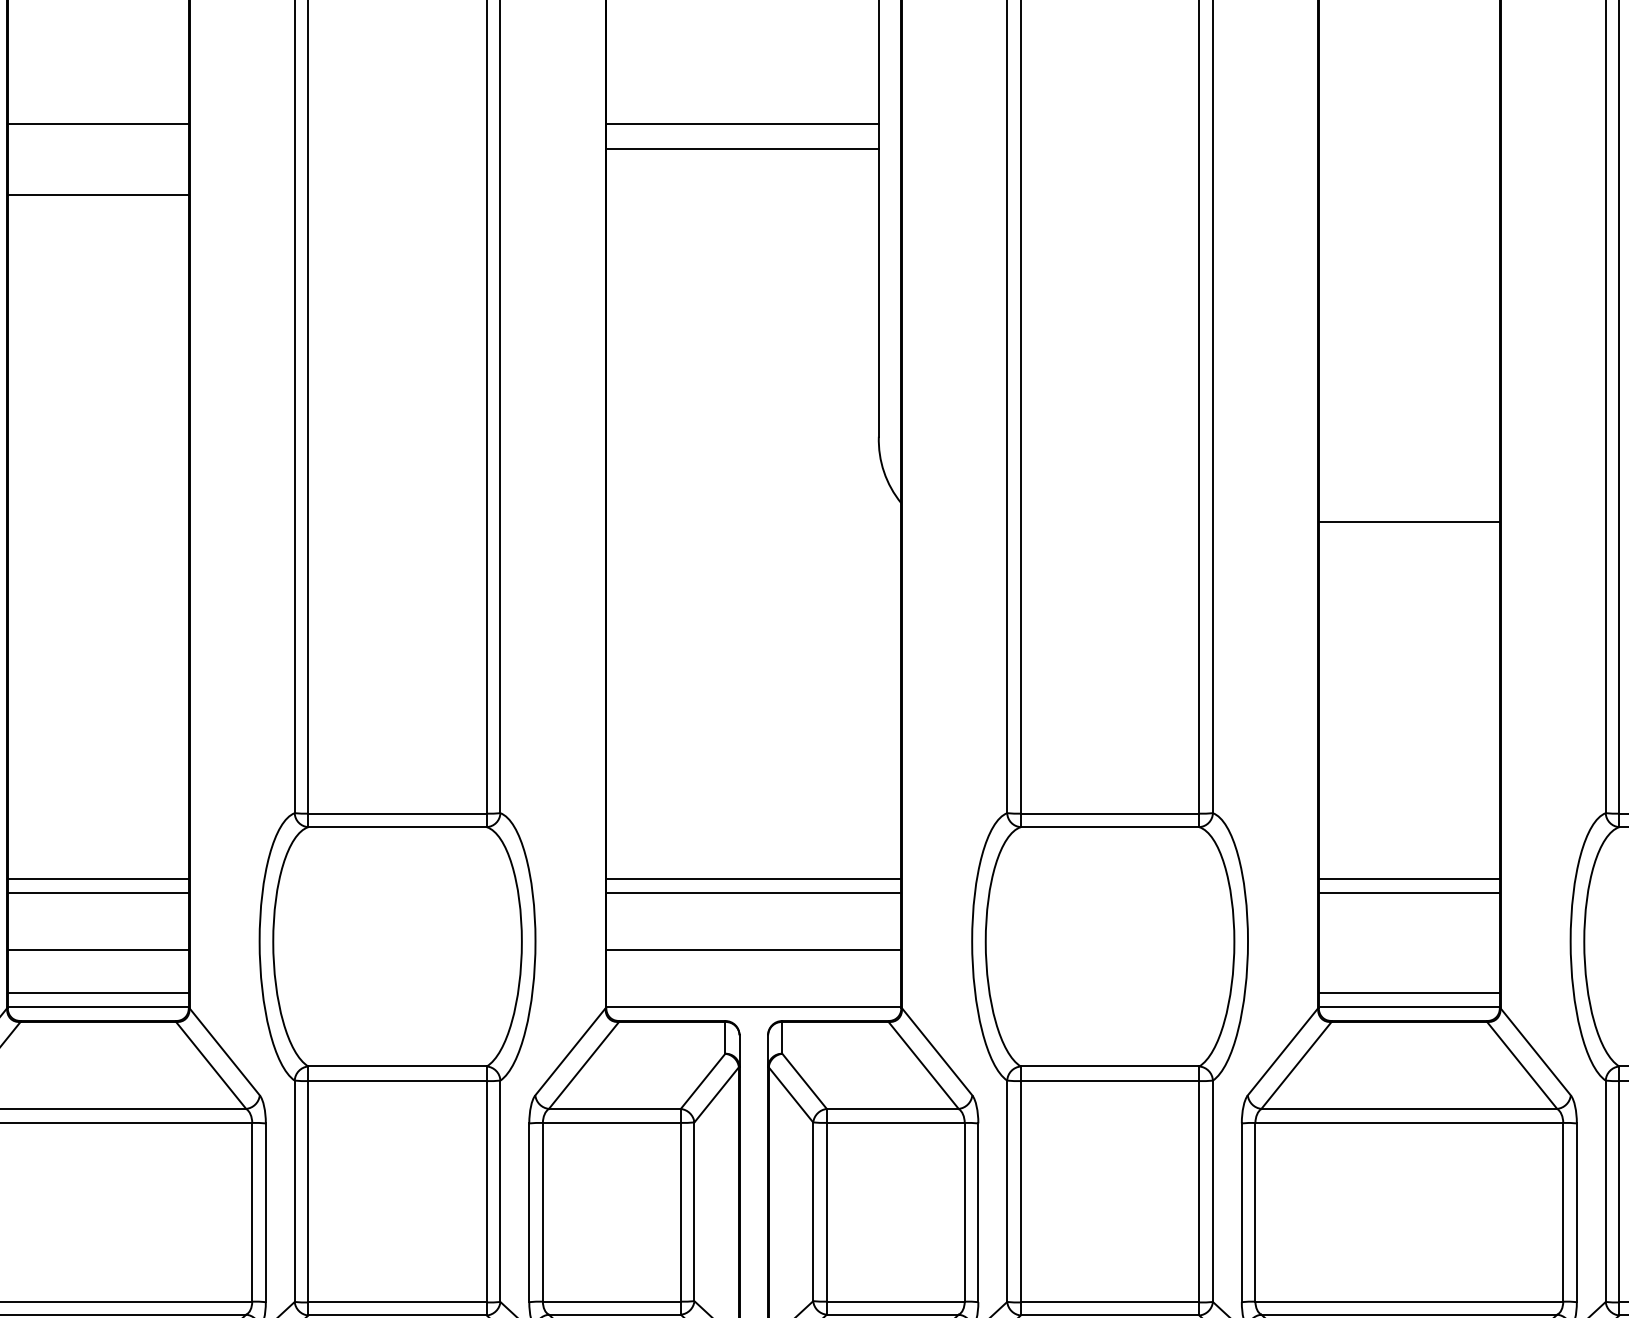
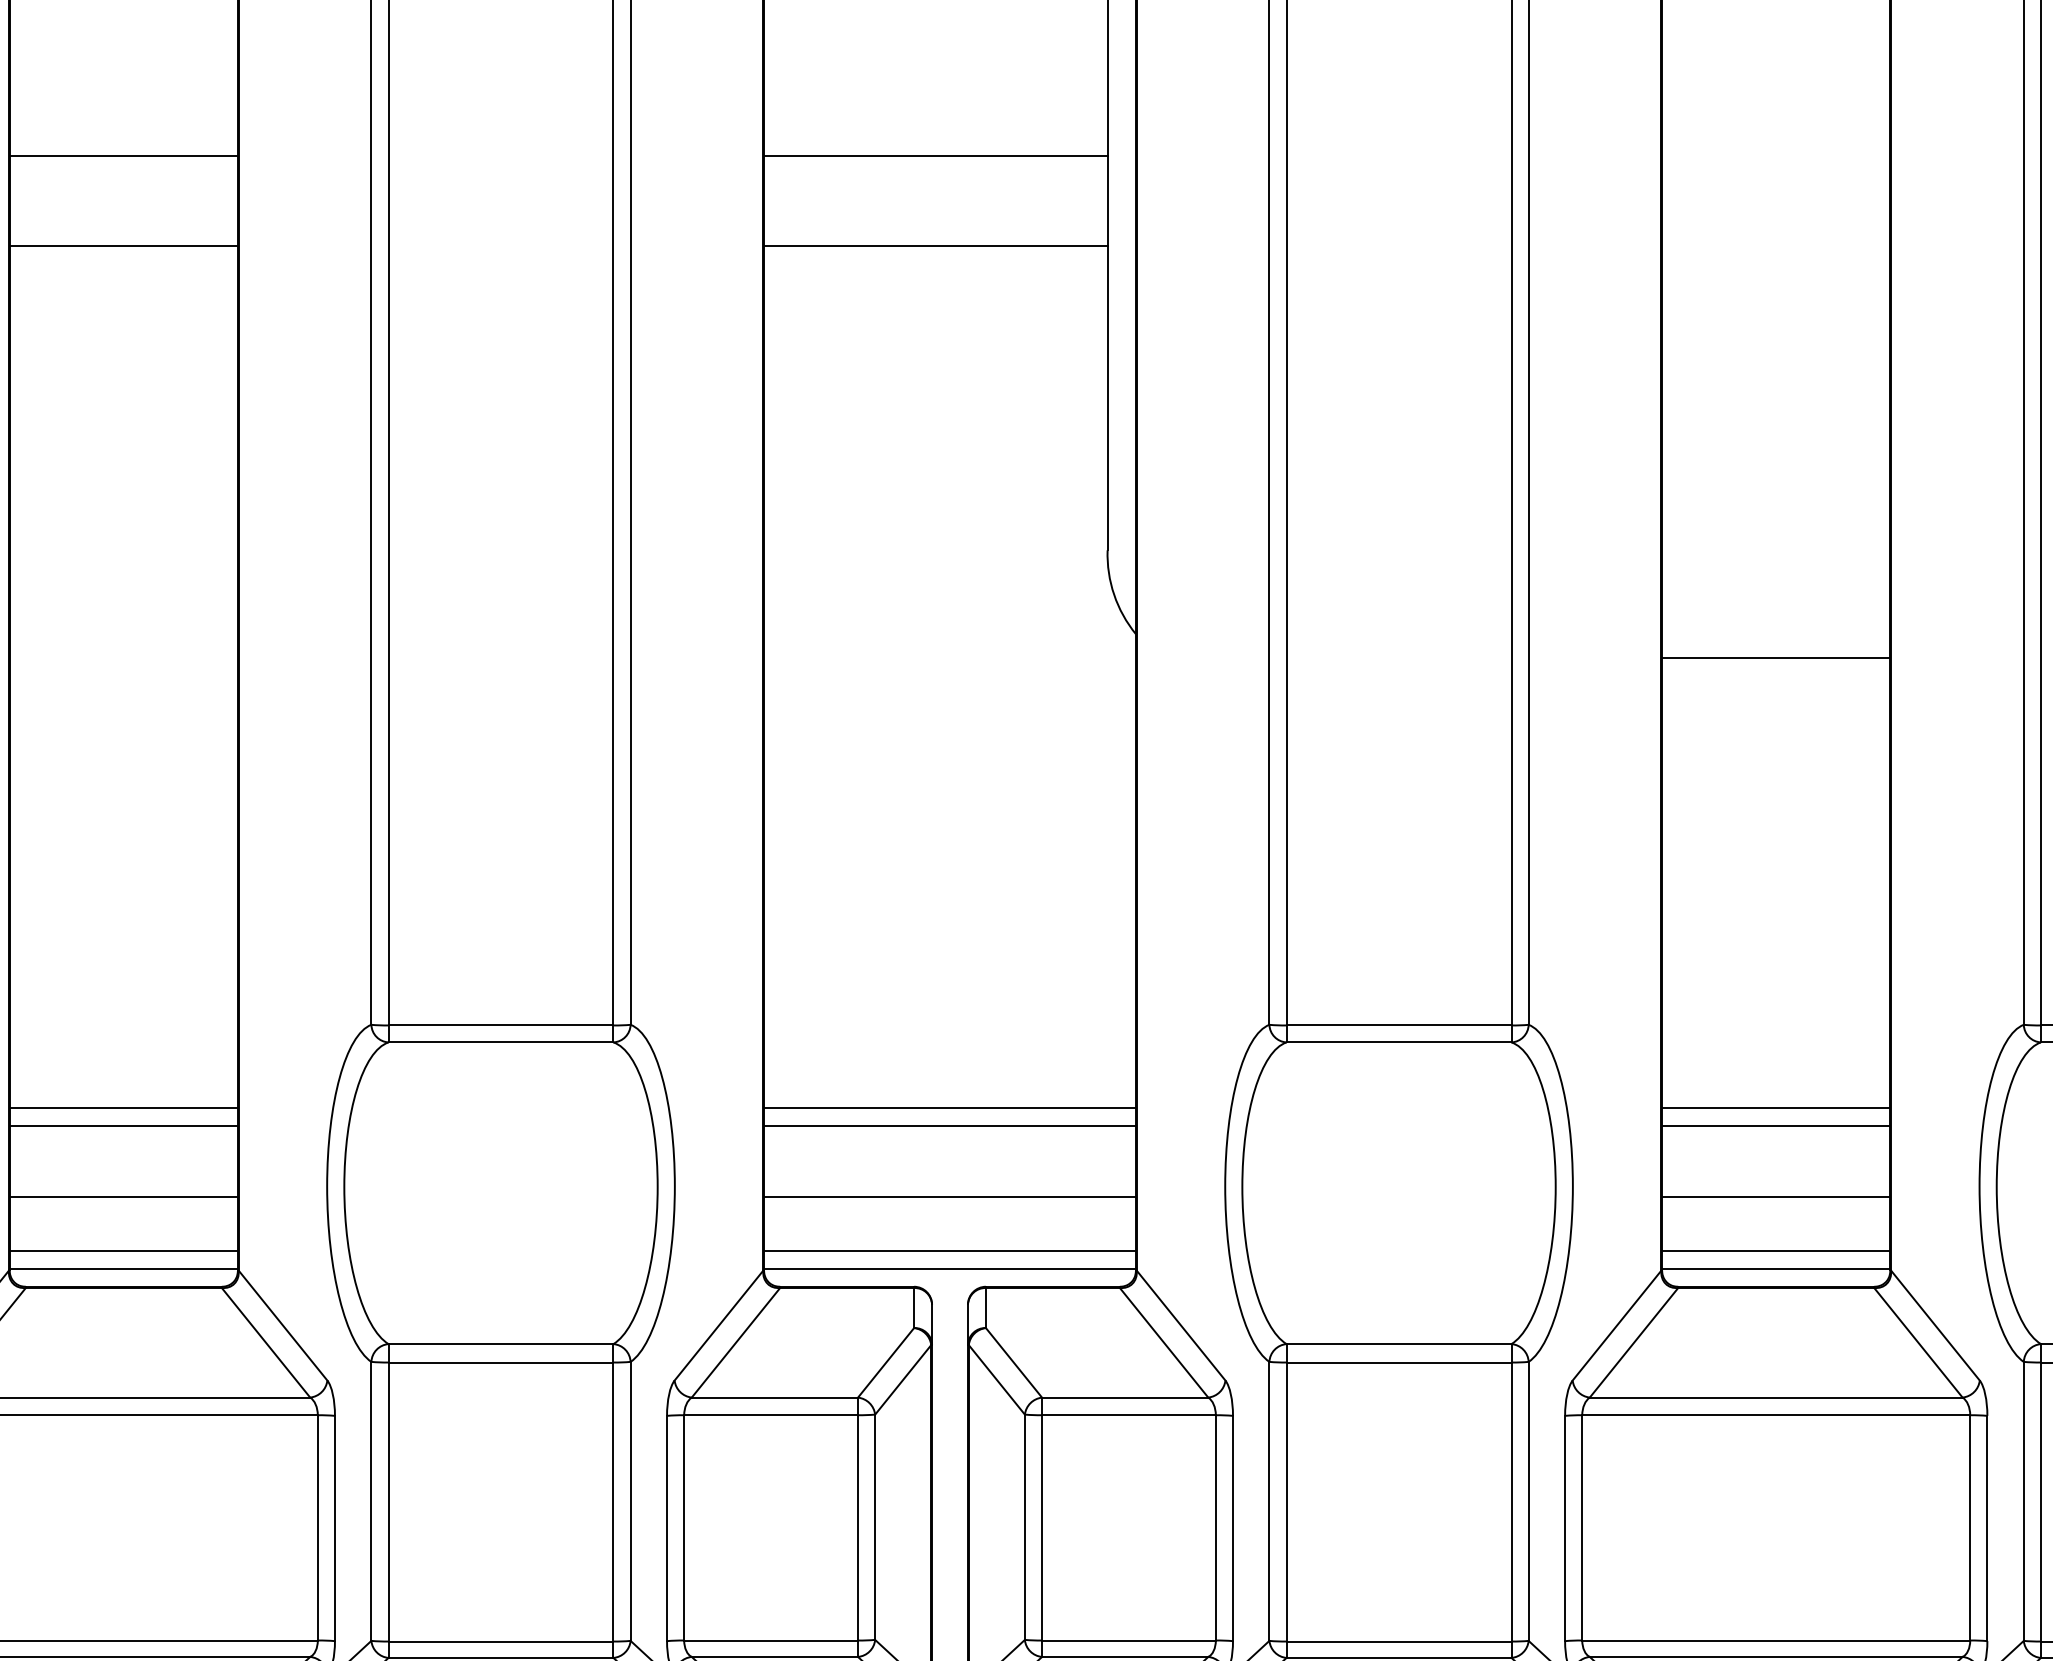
line: (742, 148) -> (935, 245), moved
line: (1408, 950) -> (1775, 1197), added
line: (753, 992) -> (949, 1250), added

